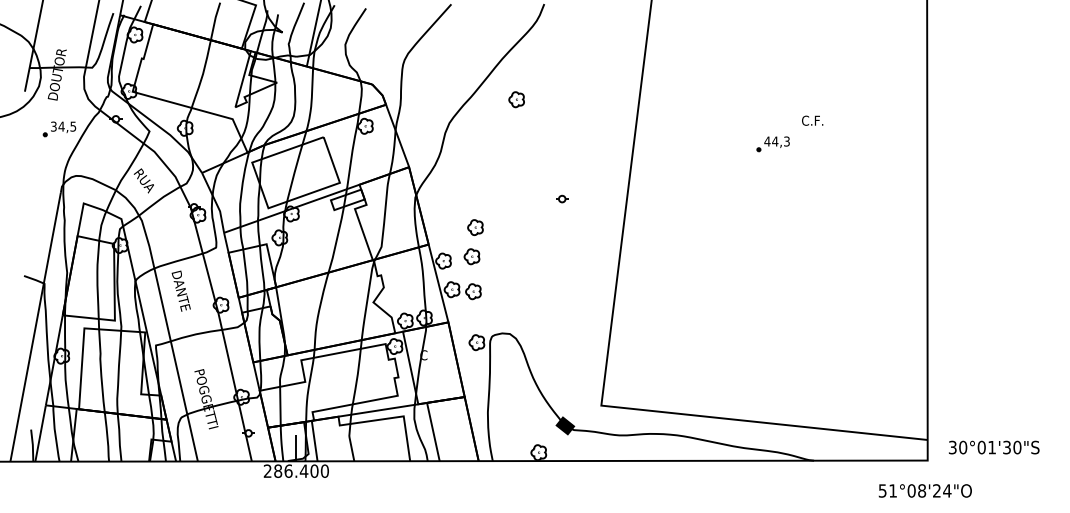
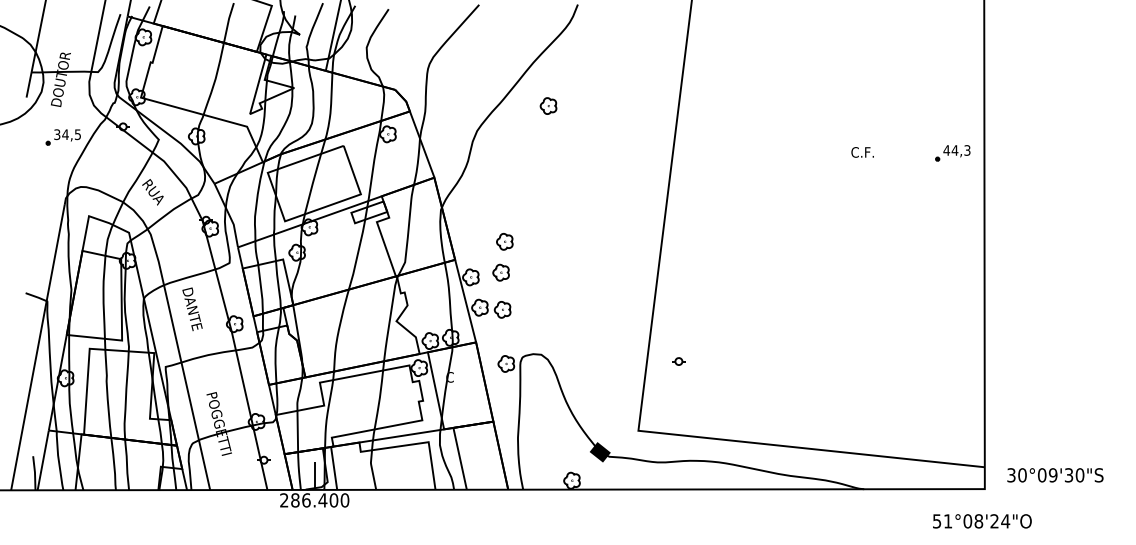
text: (812, 120) -> (862, 152), moved
part: (772, 144) -> (952, 153), moved
part: (561, 199) -> (678, 361), moved
text: (991, 447) -> (1052, 475), 30°01'30"S -> 30°09'30"S

